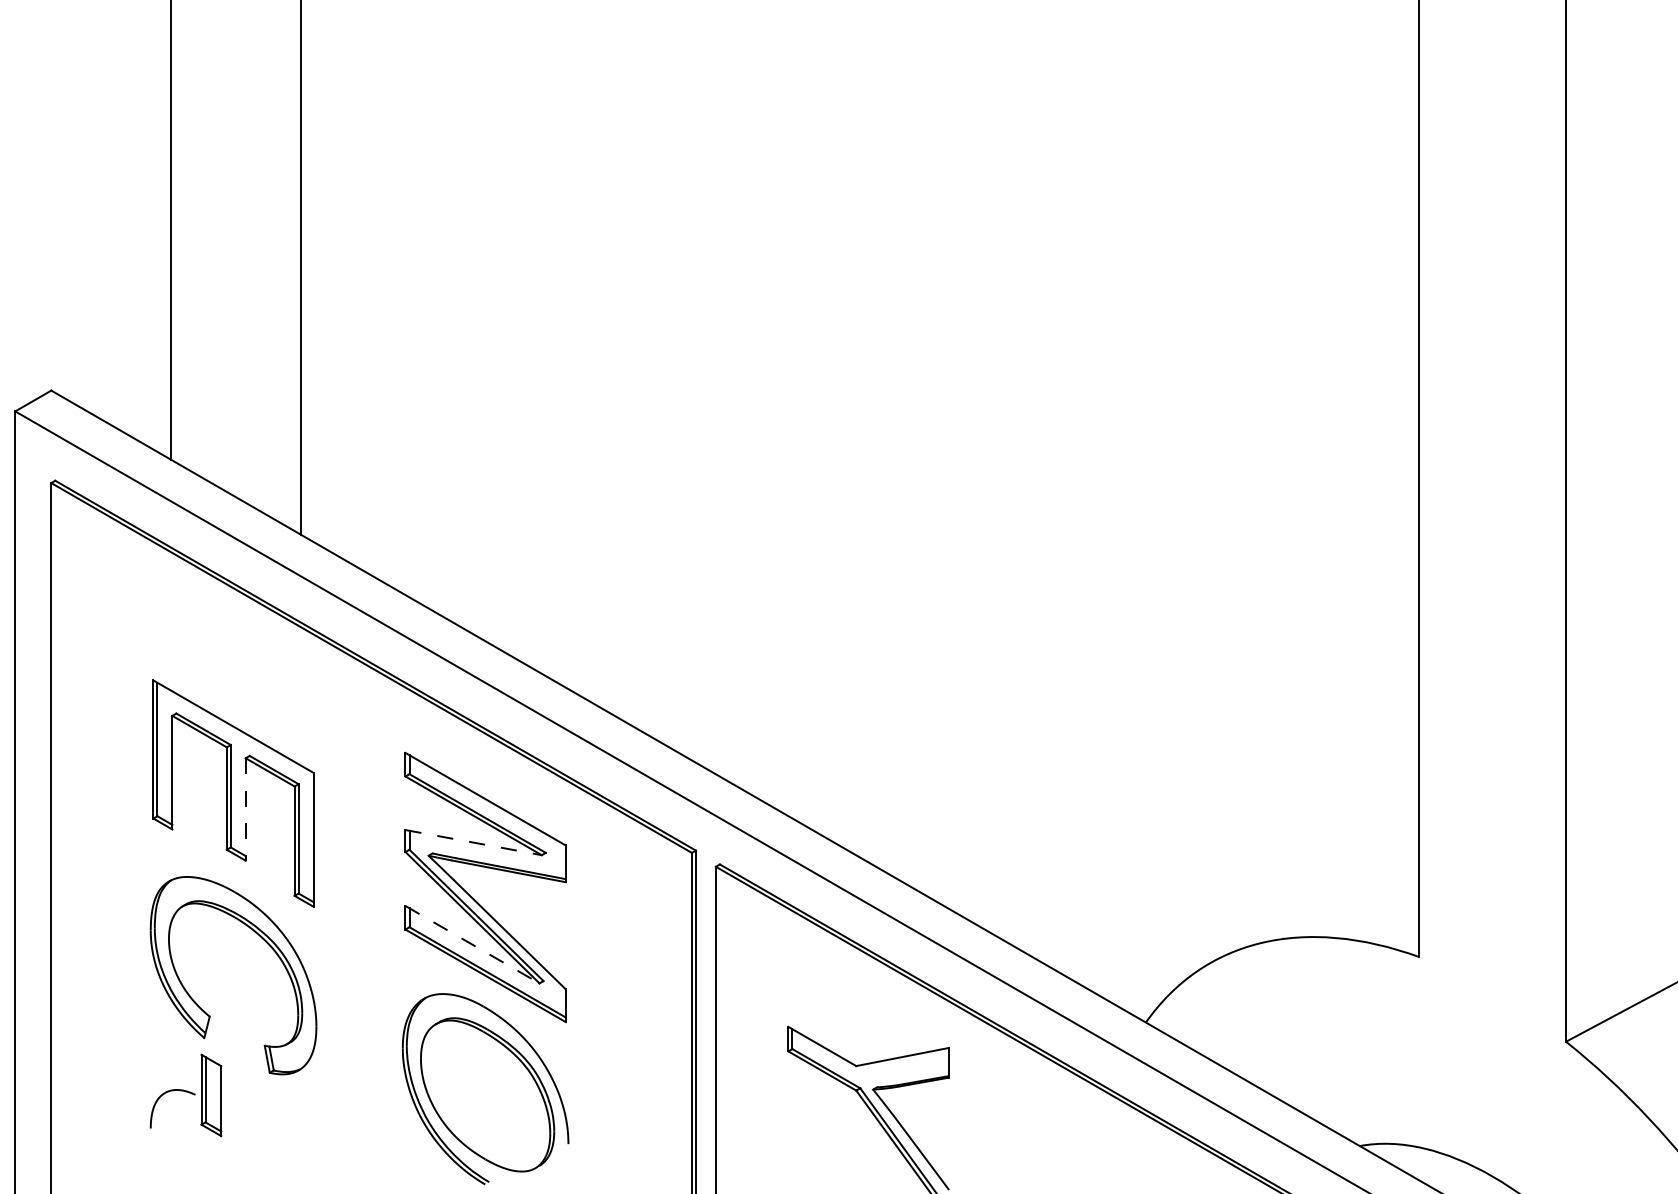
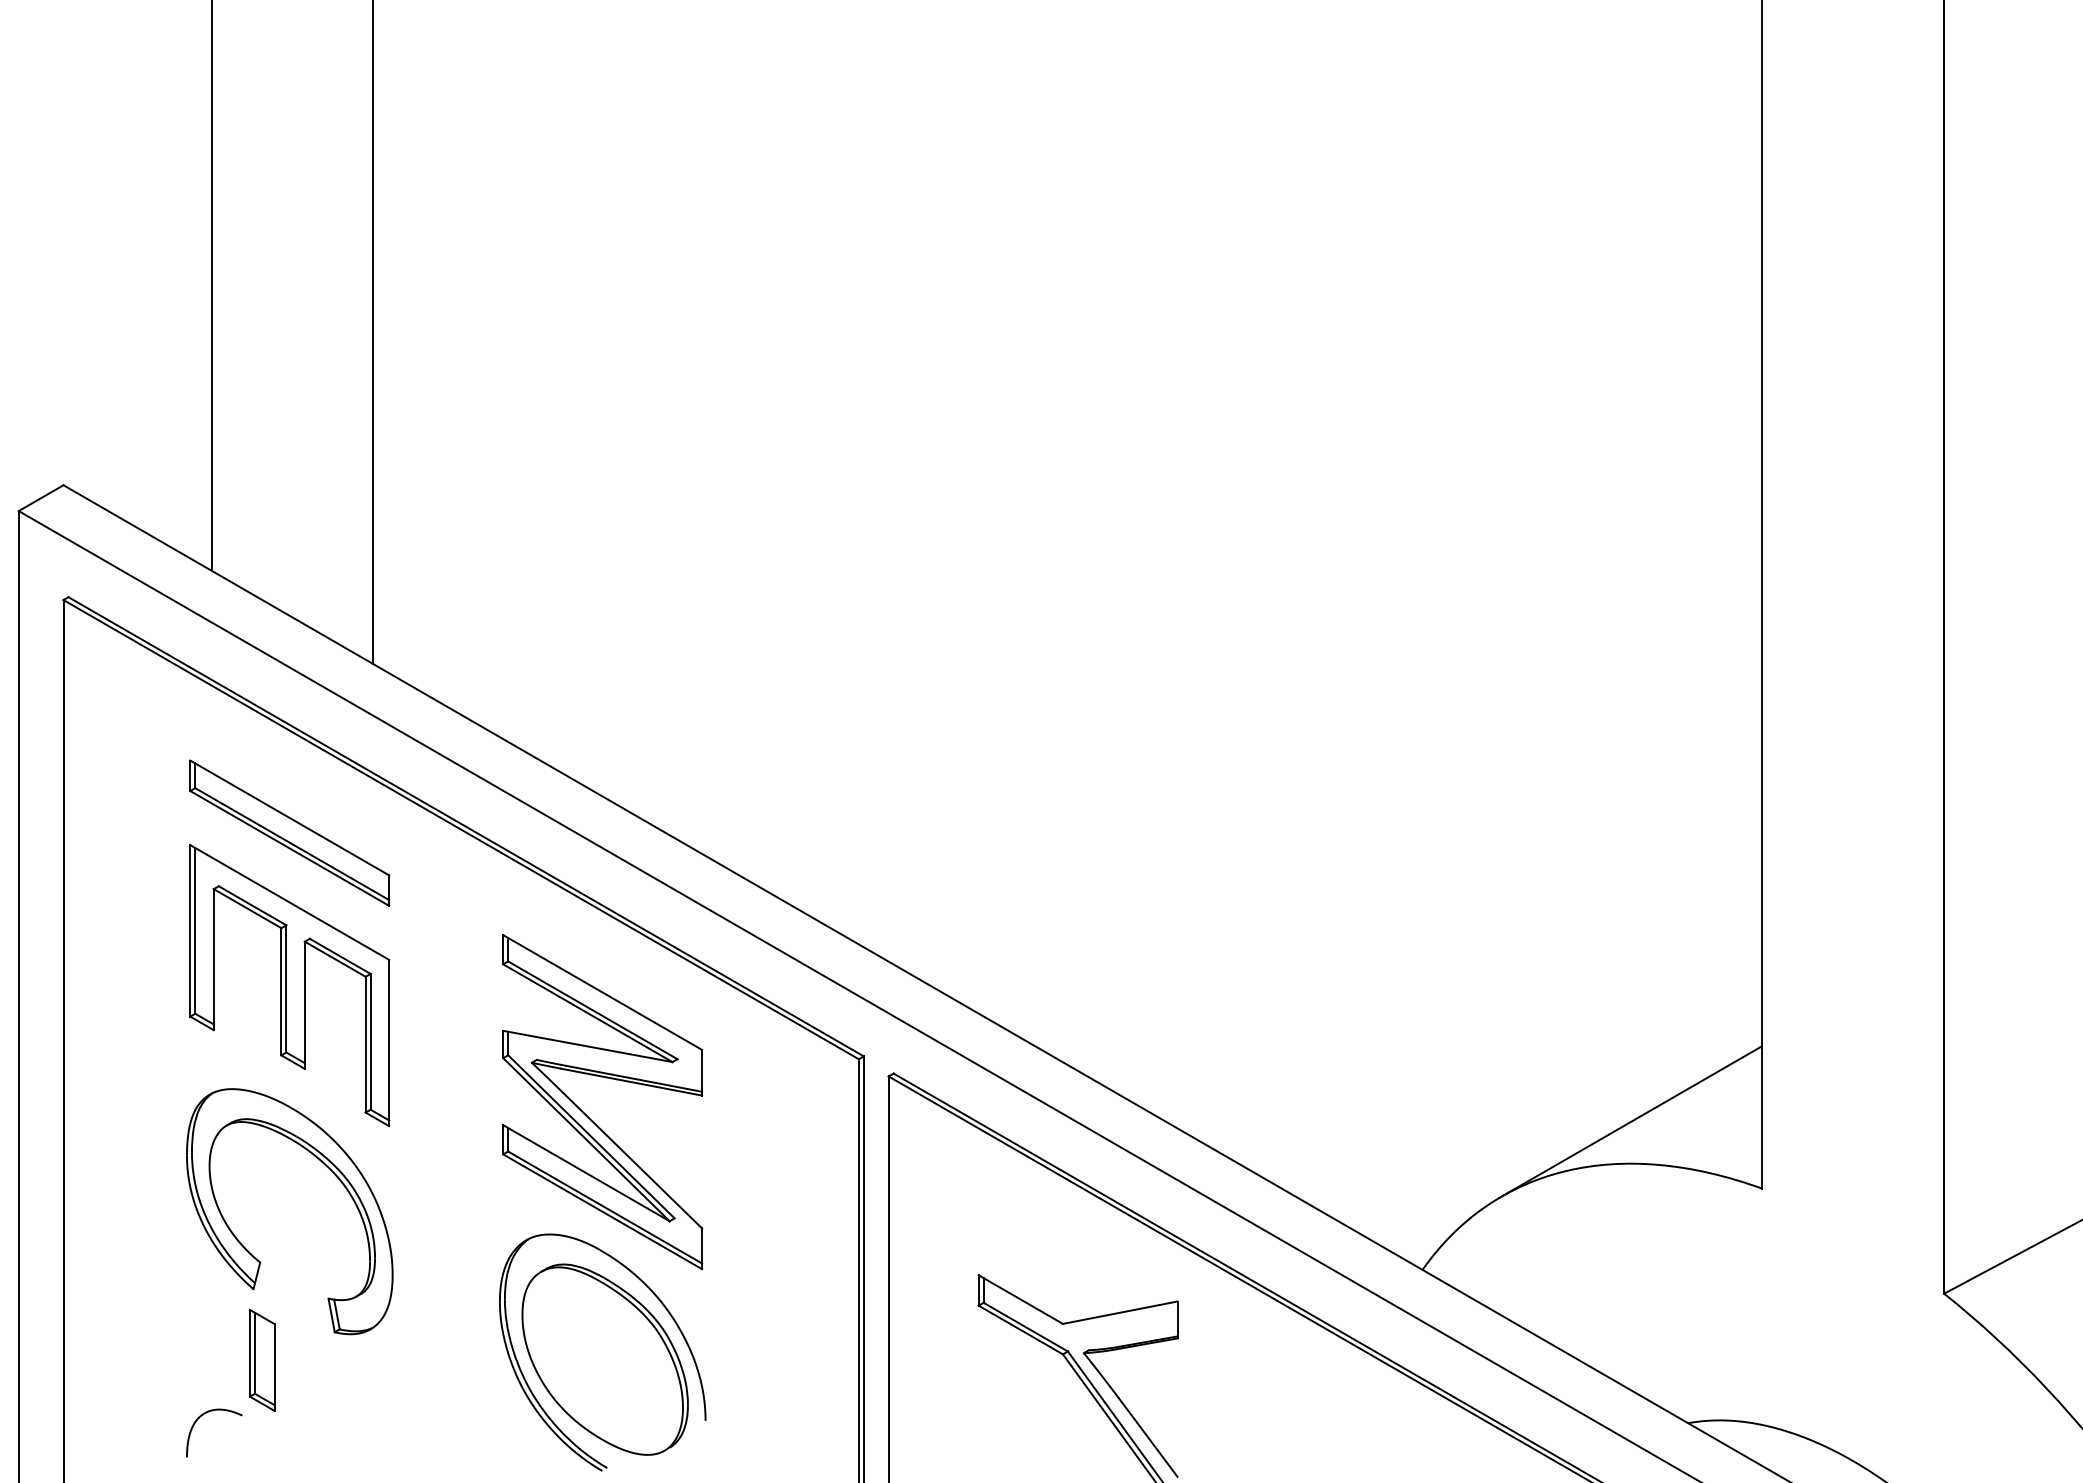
part: (233, 670) -> (289, 832), added
line: (245, 809) -> (304, 1005), dashed -> solid
line: (474, 842) -> (588, 1046), dashed -> solid
line: (1314, 903) -> (1631, 1121), added
line: (472, 944) -> (586, 1173), dashed -> solid
curve: (164, 1094) -> (203, 1415), moved

